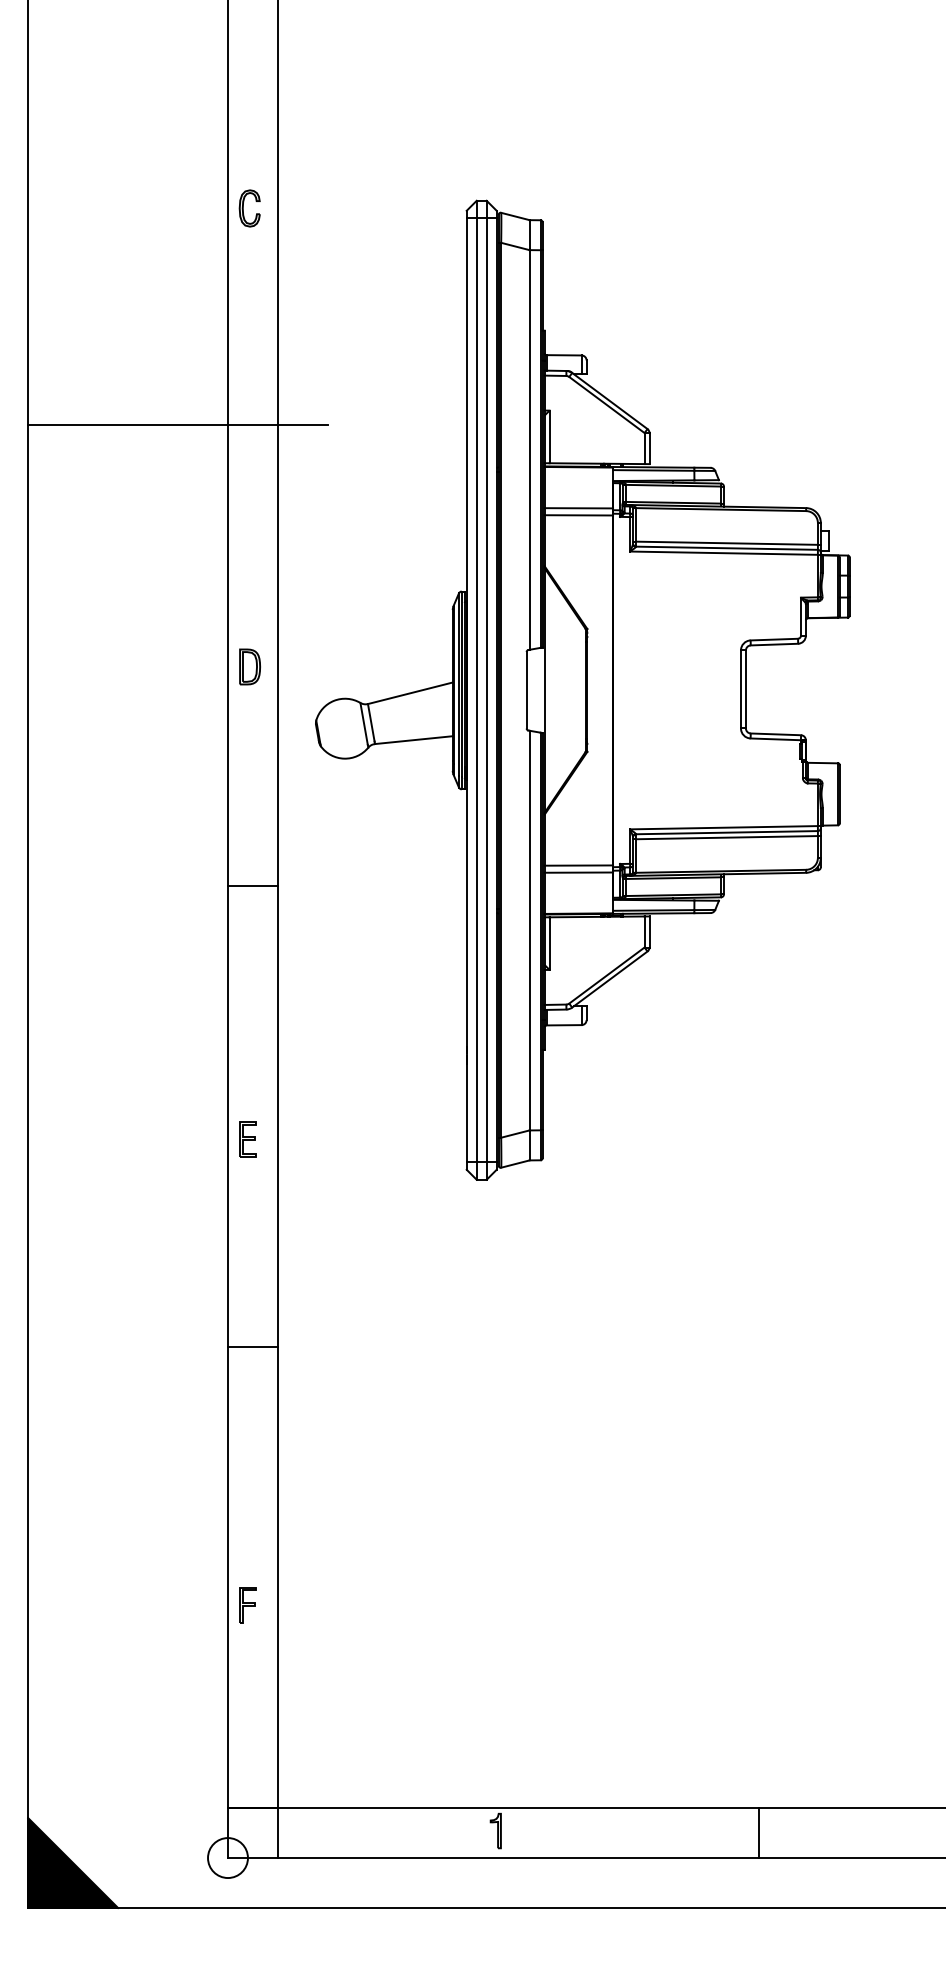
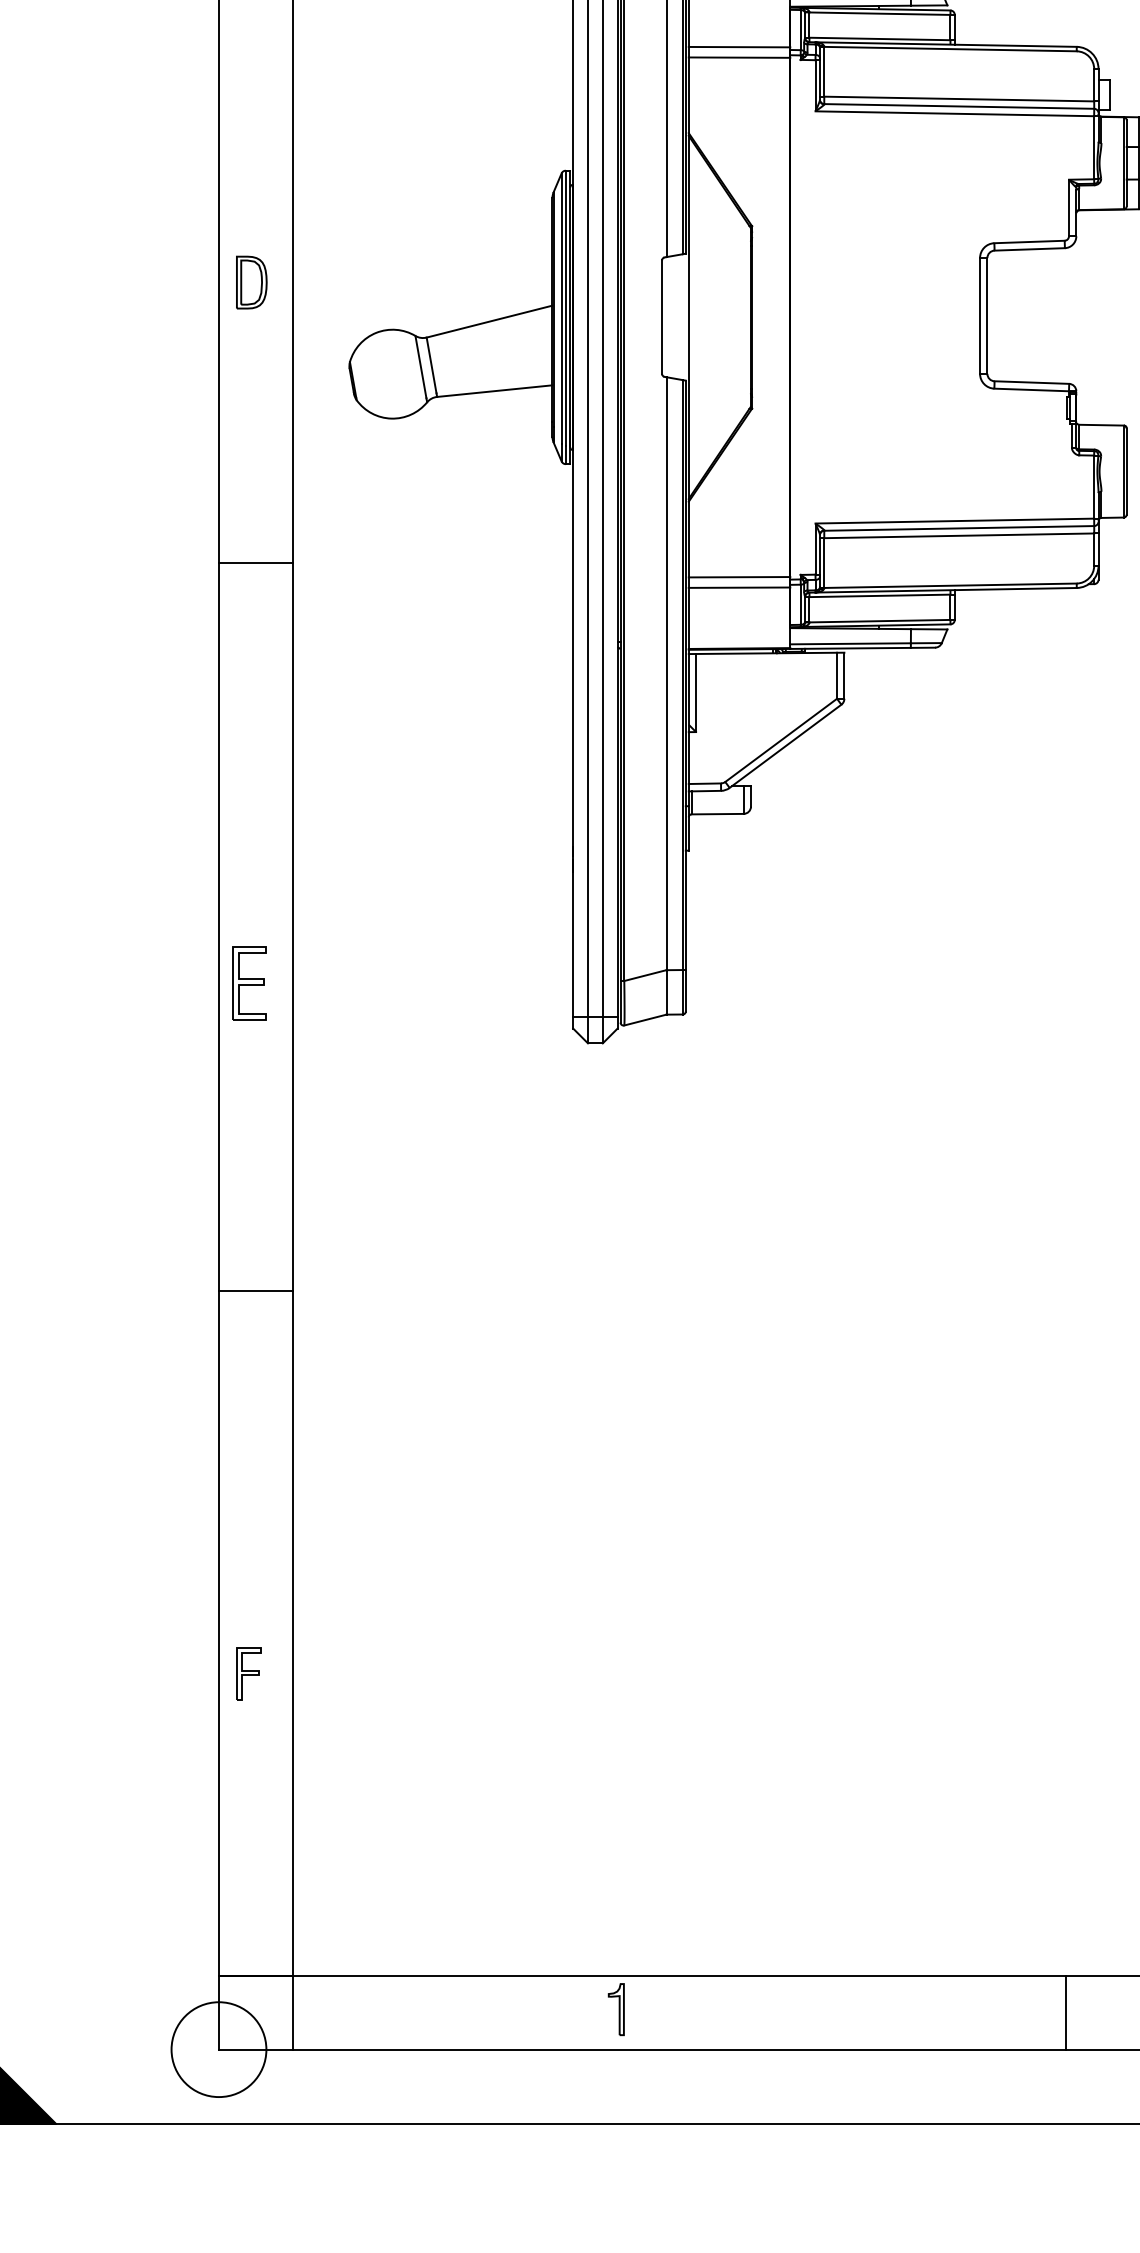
line: (252, 885) -> (255, 562), moved
part: (247, 1139) -> (247, 983), size x1.4
line: (758, 1833) -> (1065, 2013), moved
circle: (227, 1858) -> (218, 2050), size x1.6

